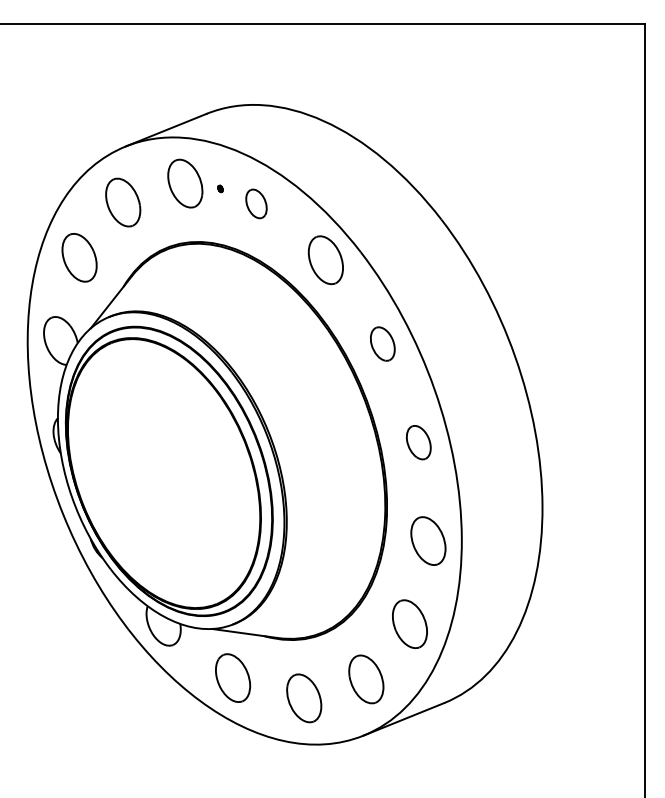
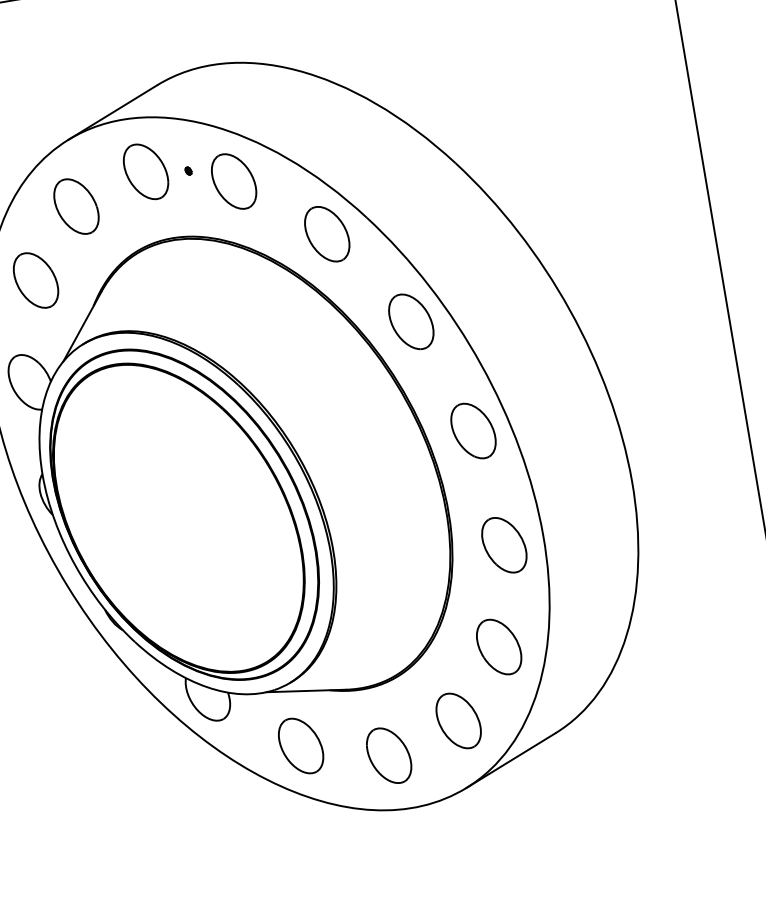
part: (256, 203) -> (234, 181), size x1.67
part: (382, 343) -> (410, 321), size x1.43
part: (418, 442) -> (472, 430), size x1.43

